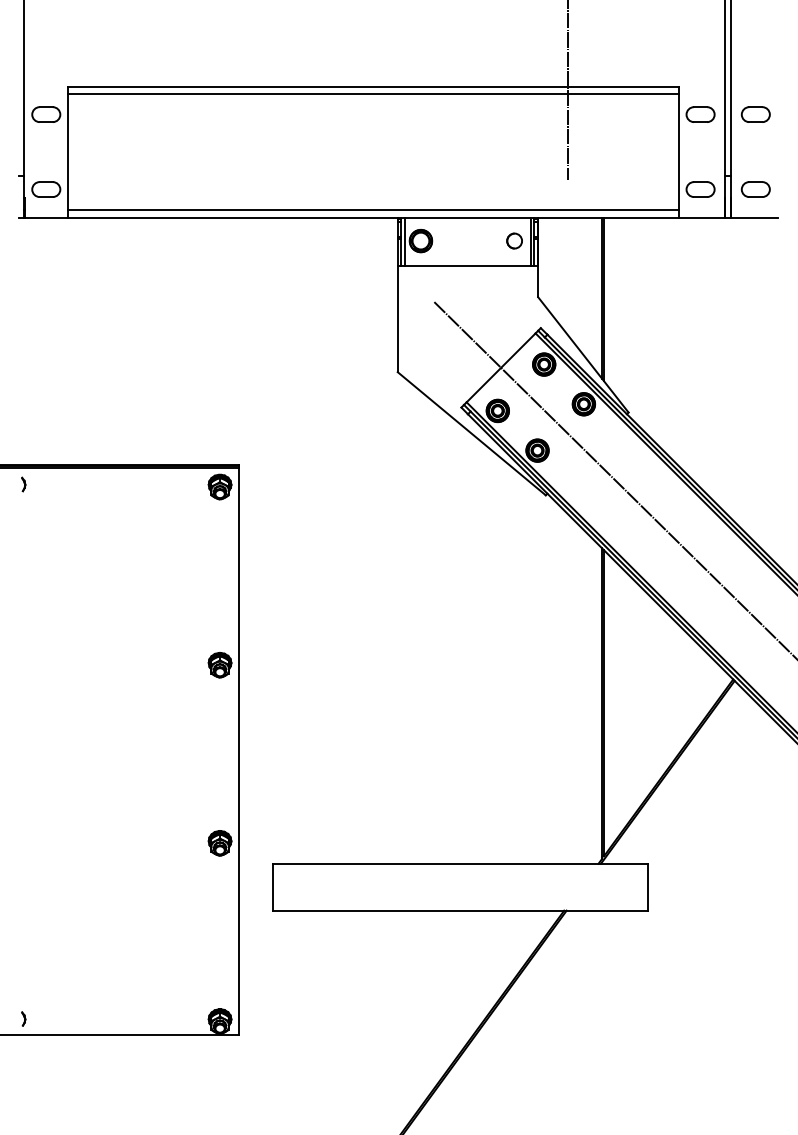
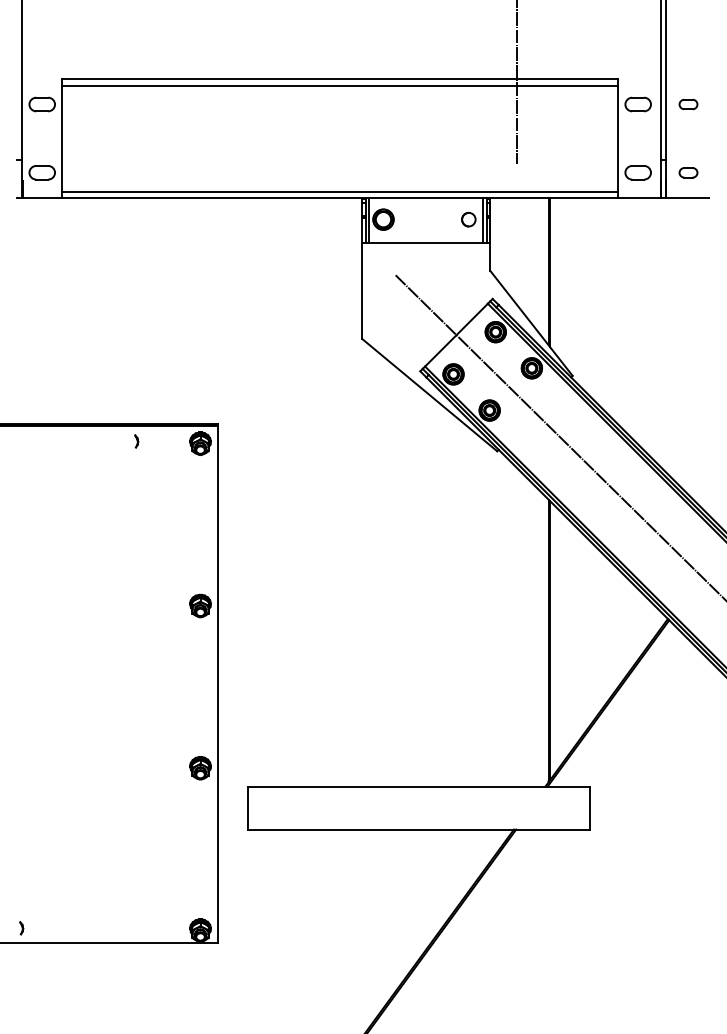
part: (755, 114) -> (688, 104), size x0.7
part: (755, 189) -> (688, 172), size x0.7
part: (23, 484) -> (136, 441), moved

